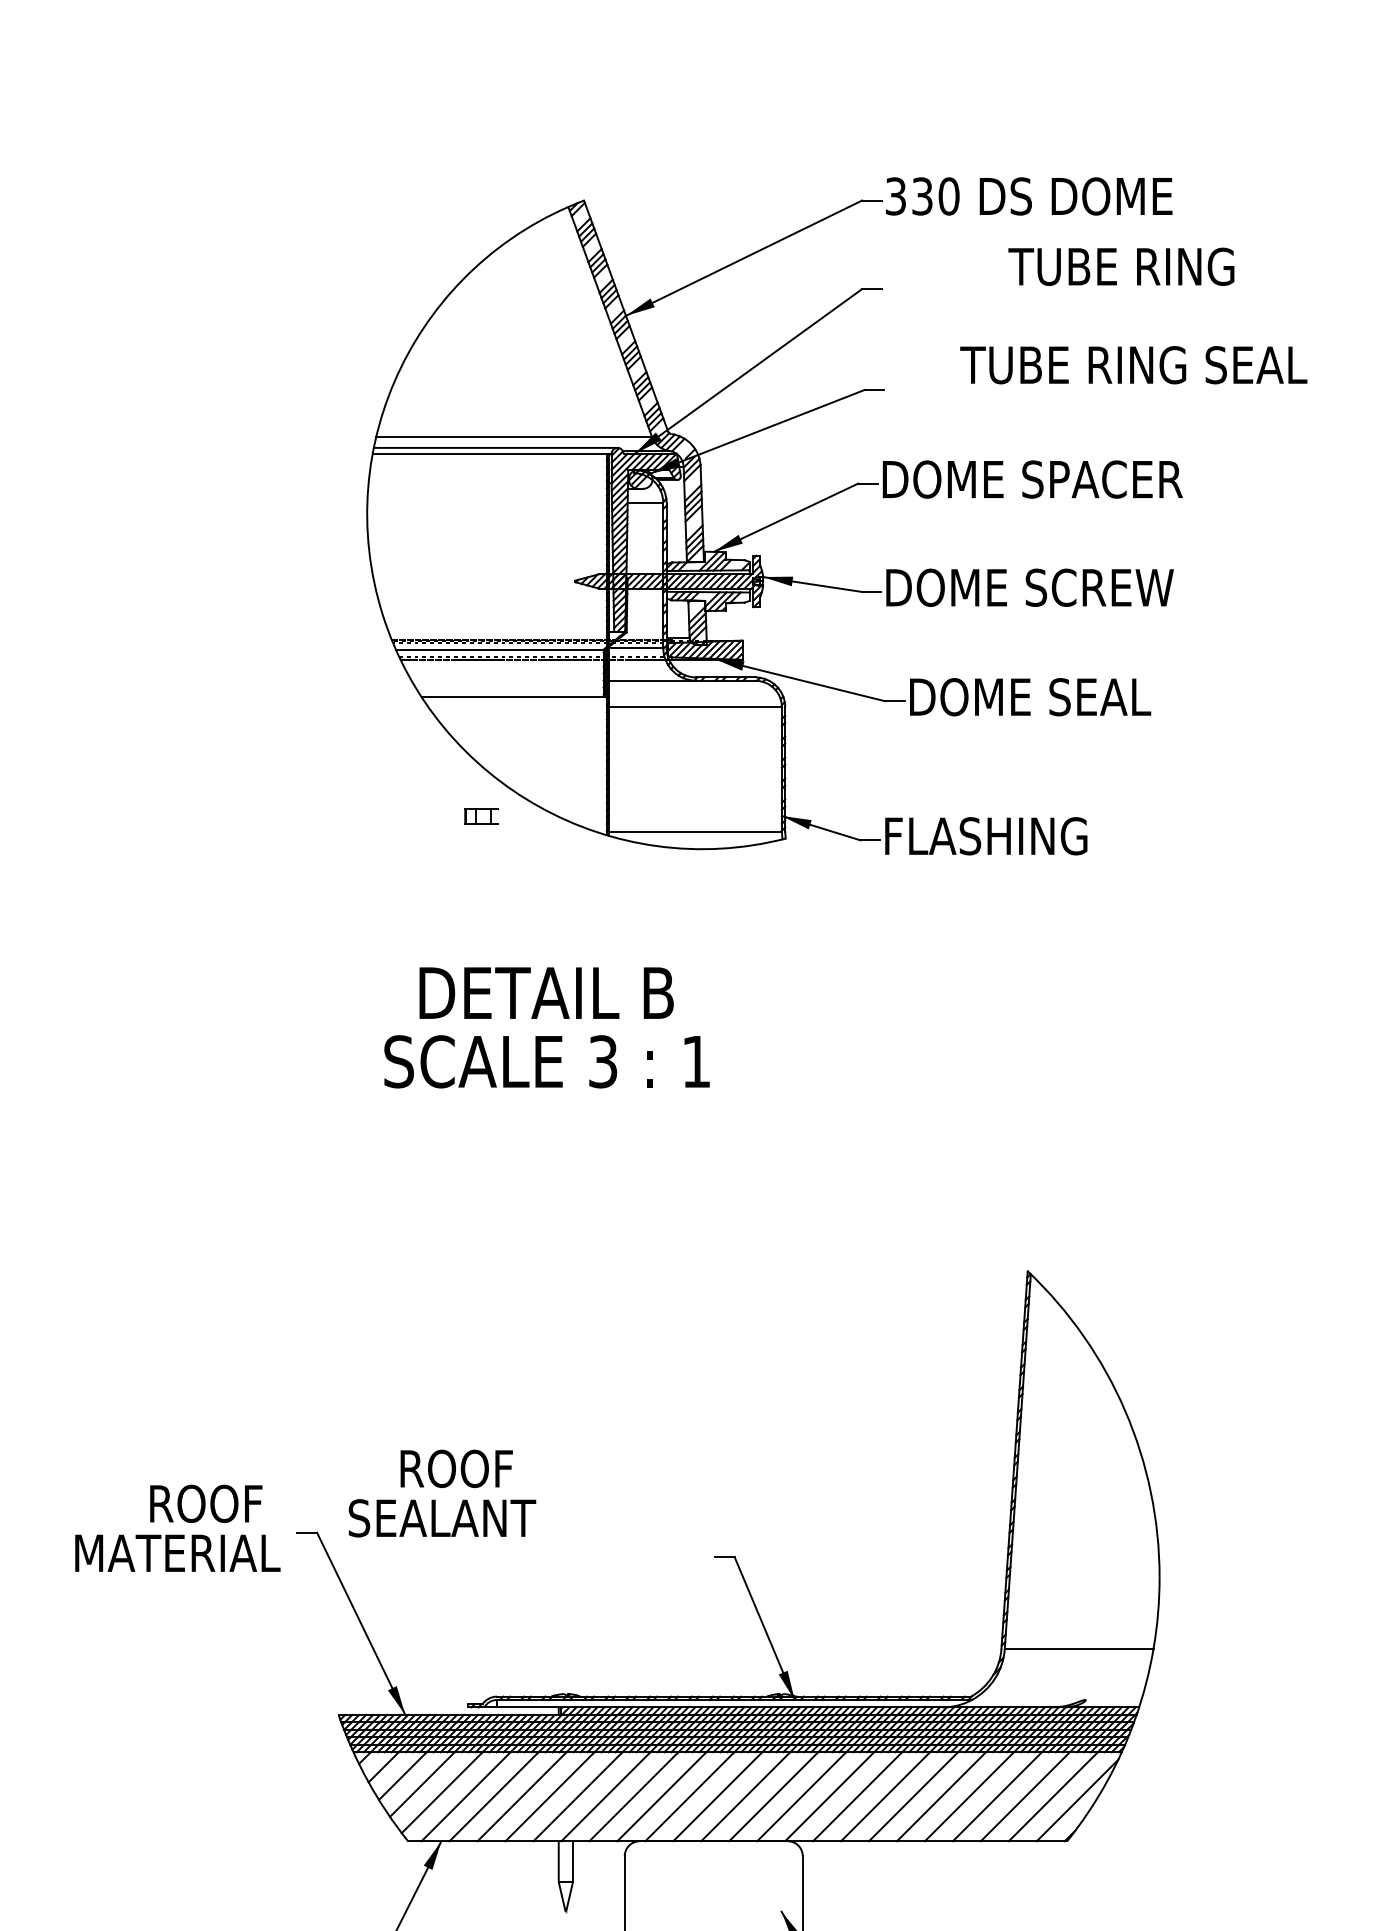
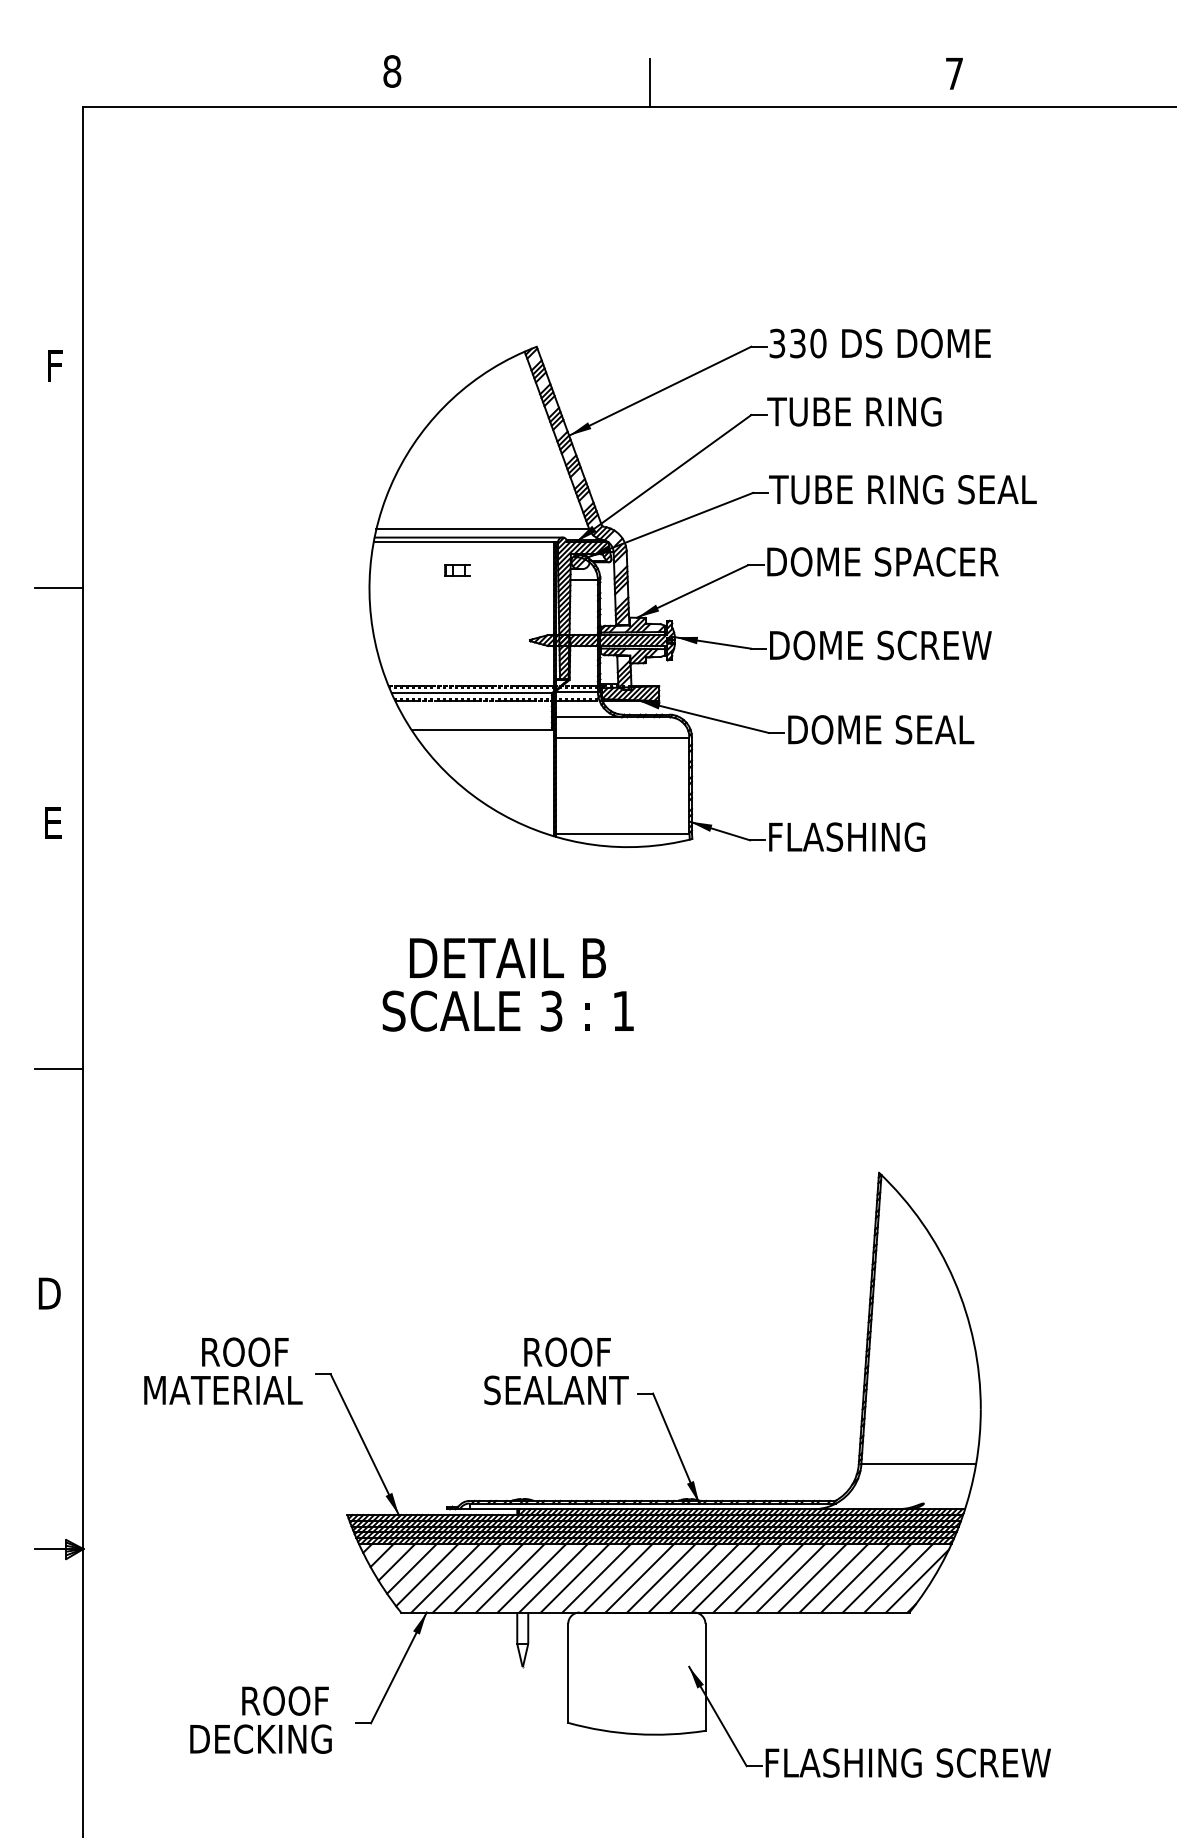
text: (1121, 266) -> (854, 411), moved
text: (1133, 364) -> (902, 489), moved
part: (481, 815) -> (457, 570), moved
text: (442, 1493) -> (556, 1371), moved

